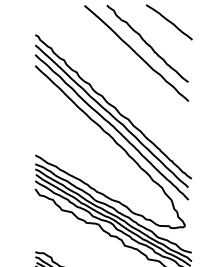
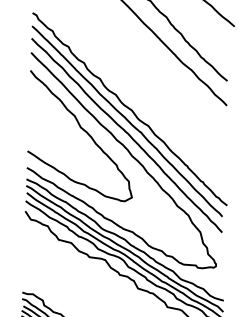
curve: (79, 126) -> (85, 132), added

